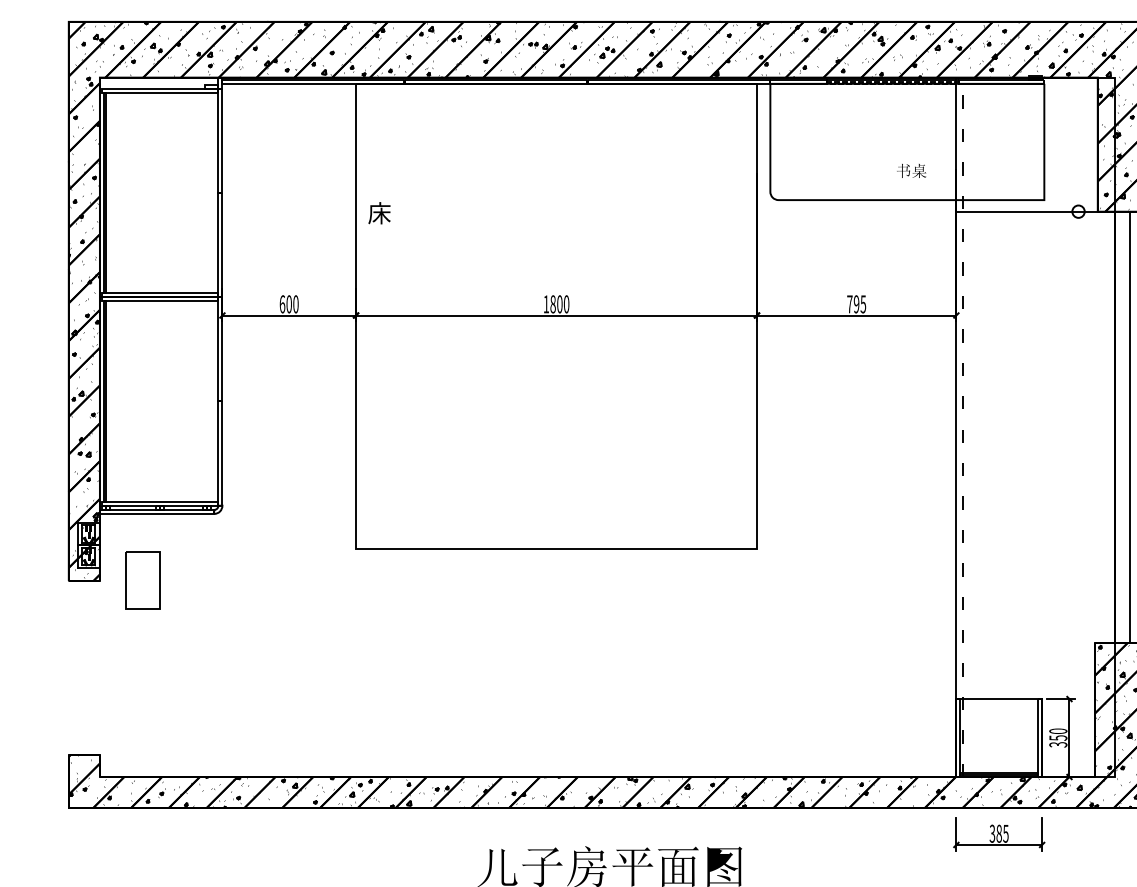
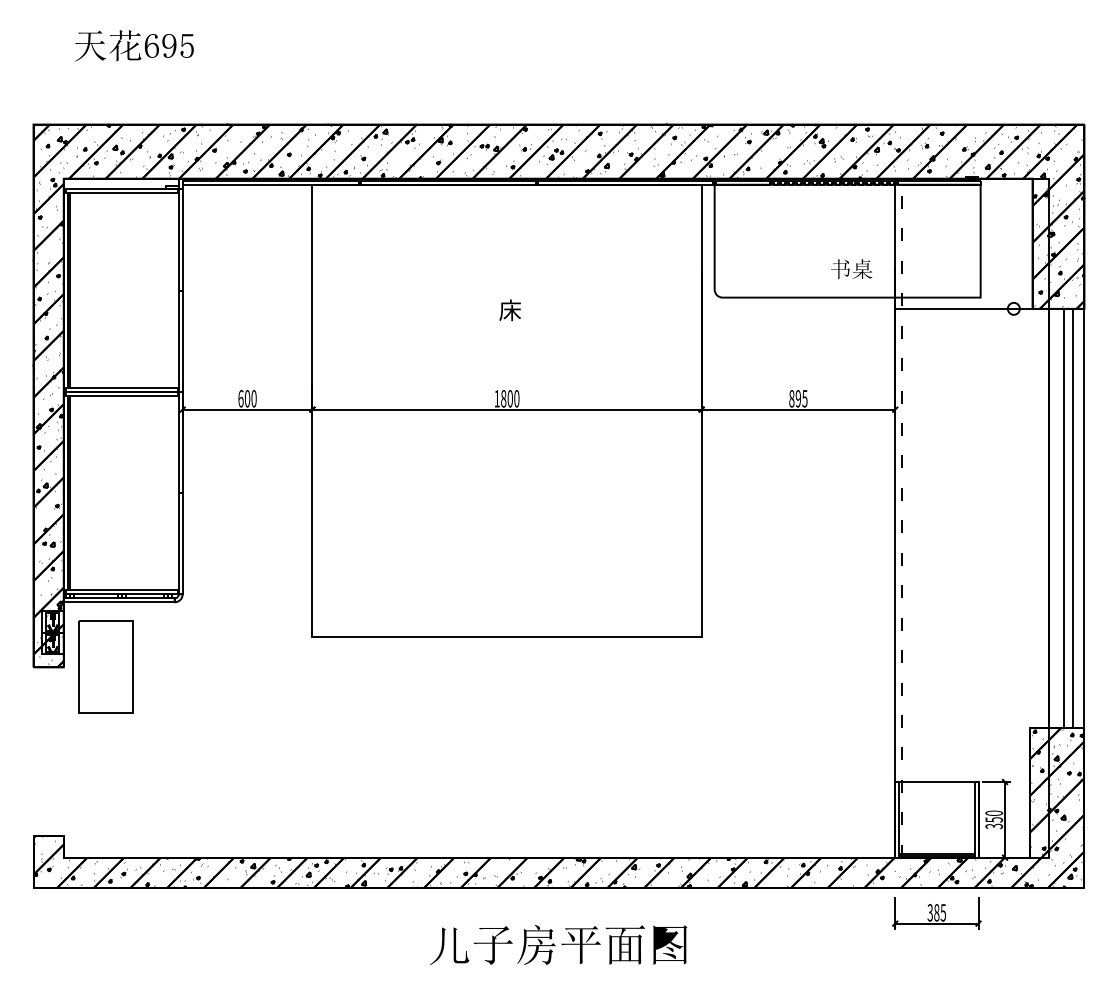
part: (911, 171) -> (851, 269), size x1.43
text: (378, 213) -> (509, 310), moved
text: (849, 304) -> (791, 398), 795 -> 895
part: (142, 580) -> (105, 666), size x1.67

